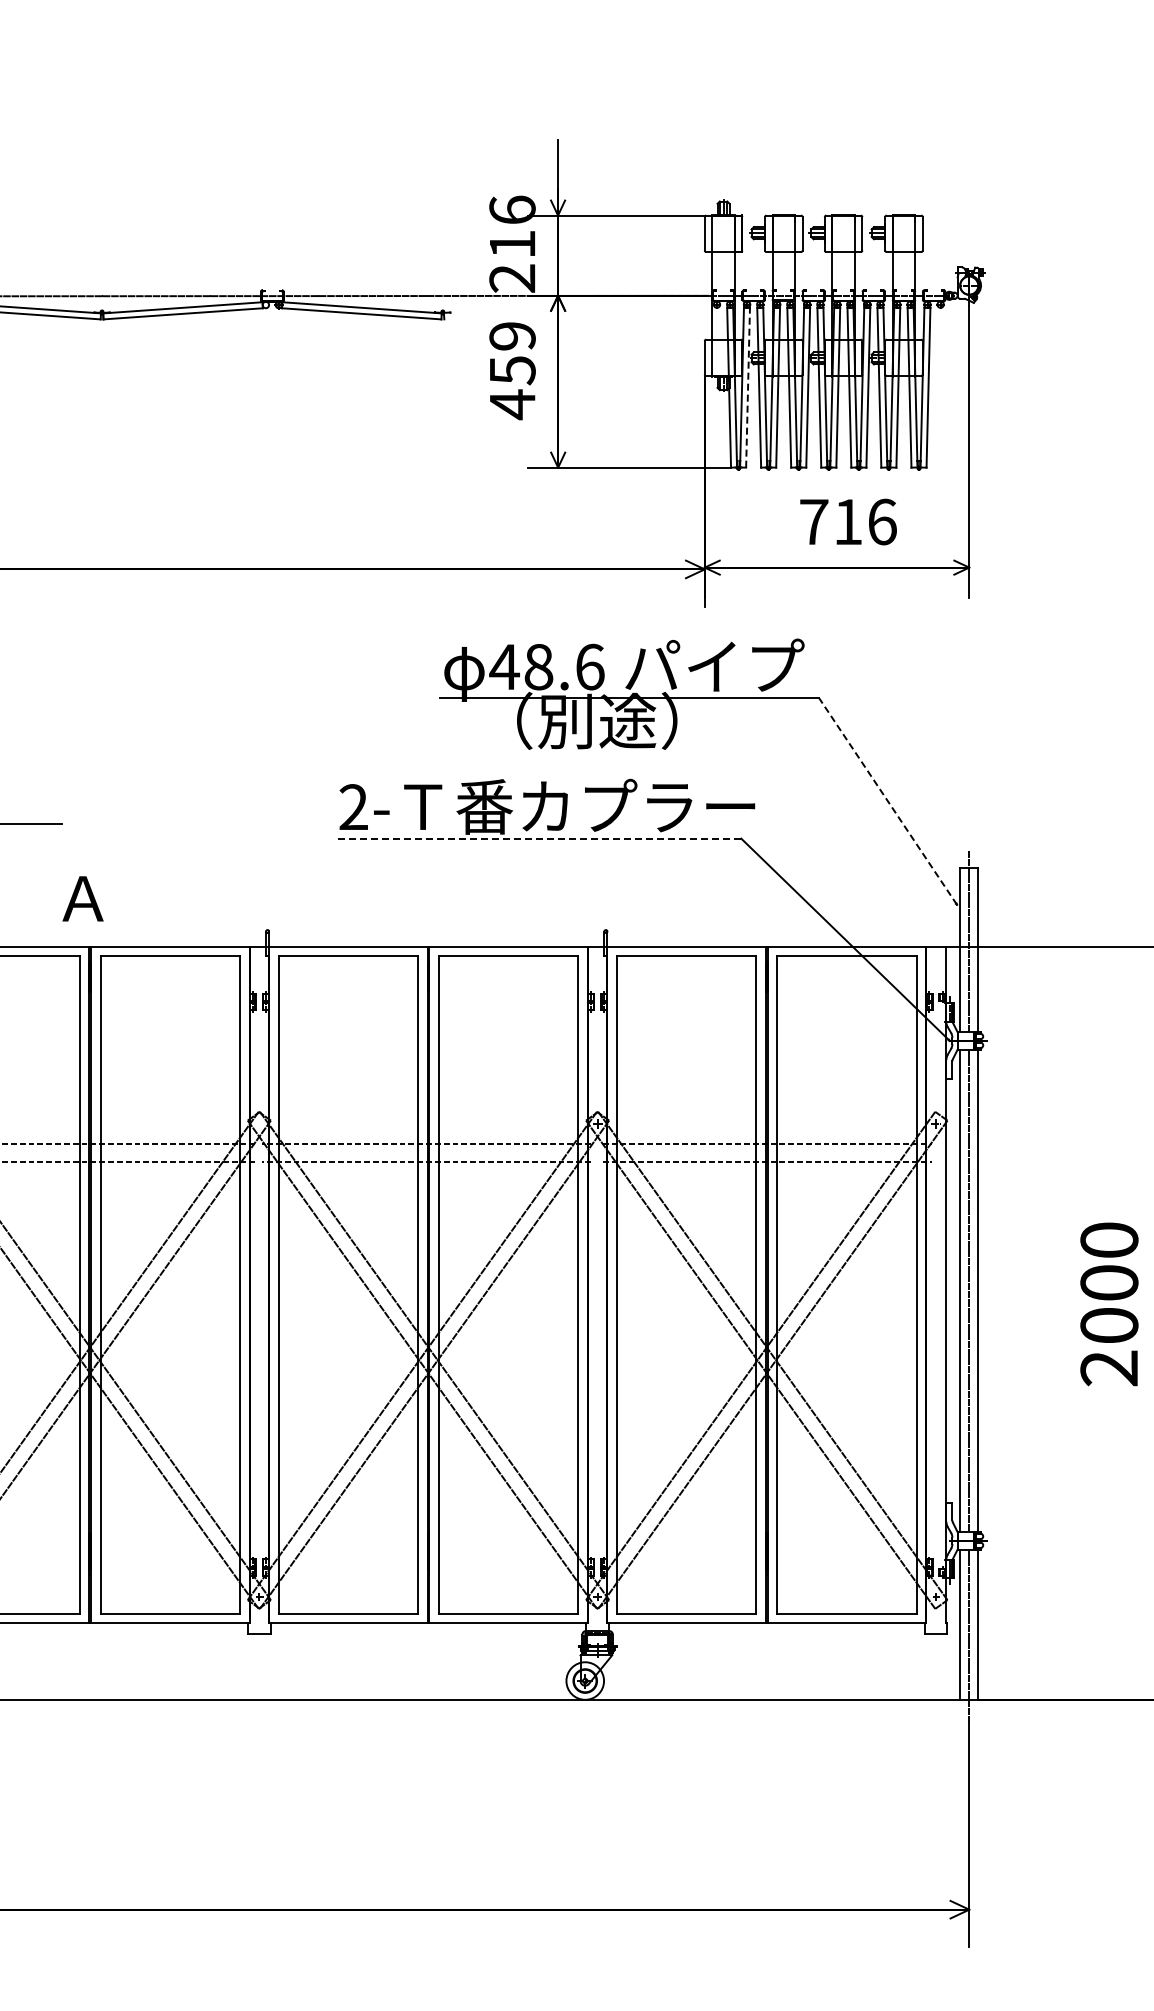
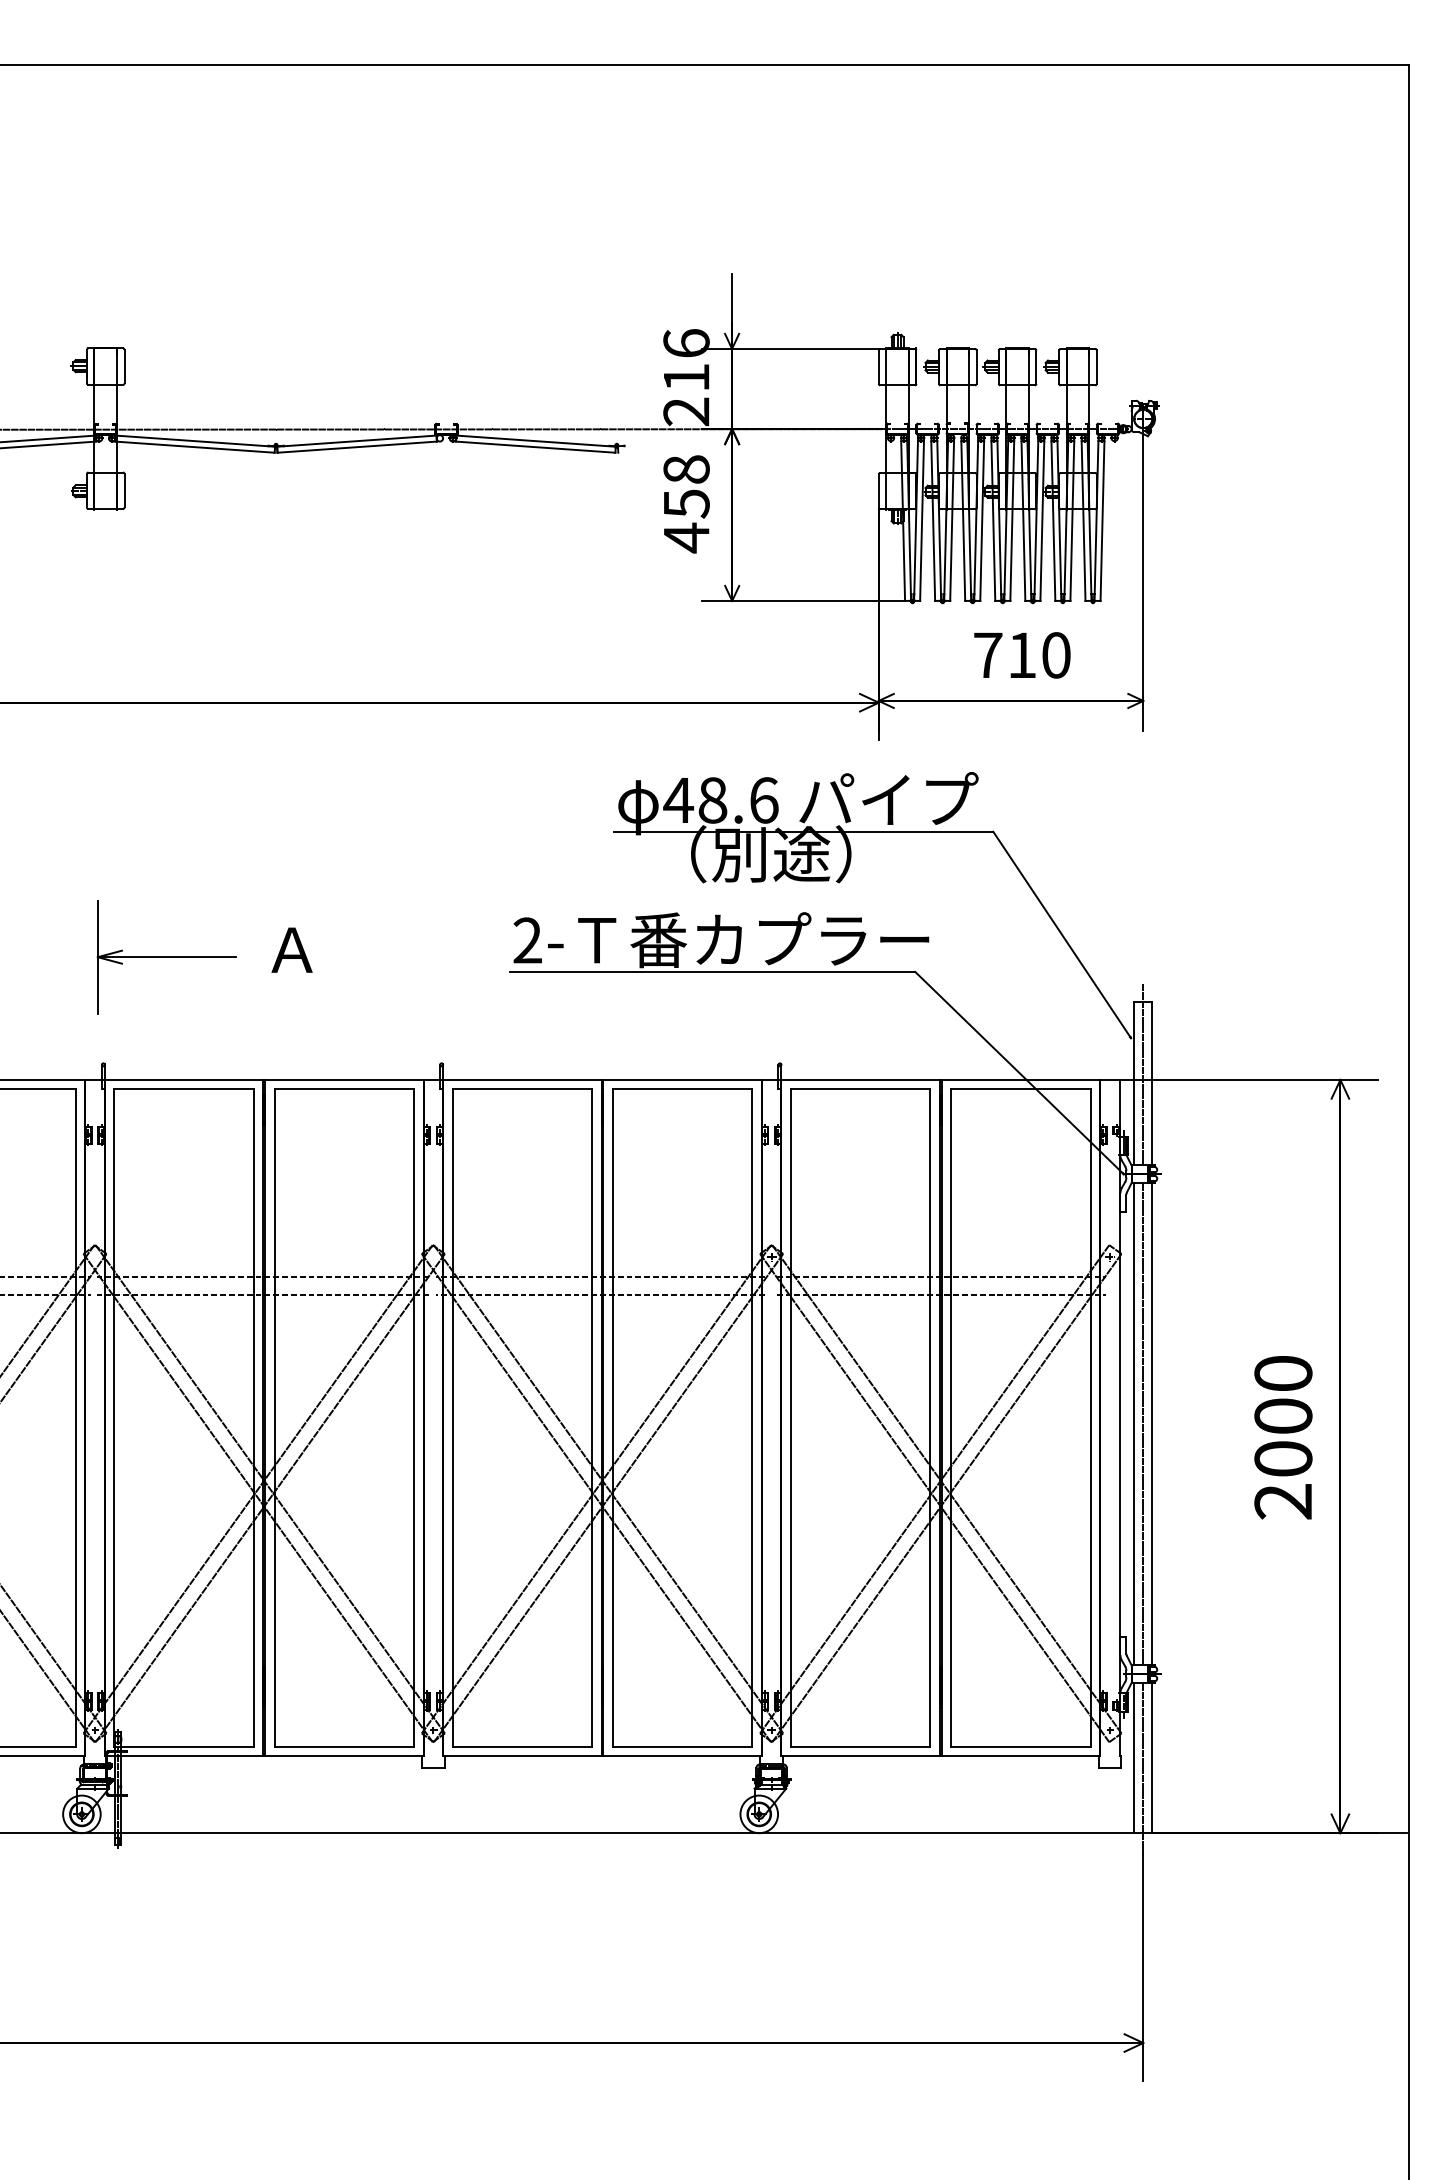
text: (512, 336) -> (686, 469), 459 -> 458
line: (748, 388) -> (922, 521), dashed -> solid
text: (882, 522) -> (1056, 655), 716 -> 710
line: (887, 801) -> (1061, 934), dashed -> solid
line: (538, 839) -> (712, 972), dashed -> solid
text: (82, 898) -> (291, 949), moved

